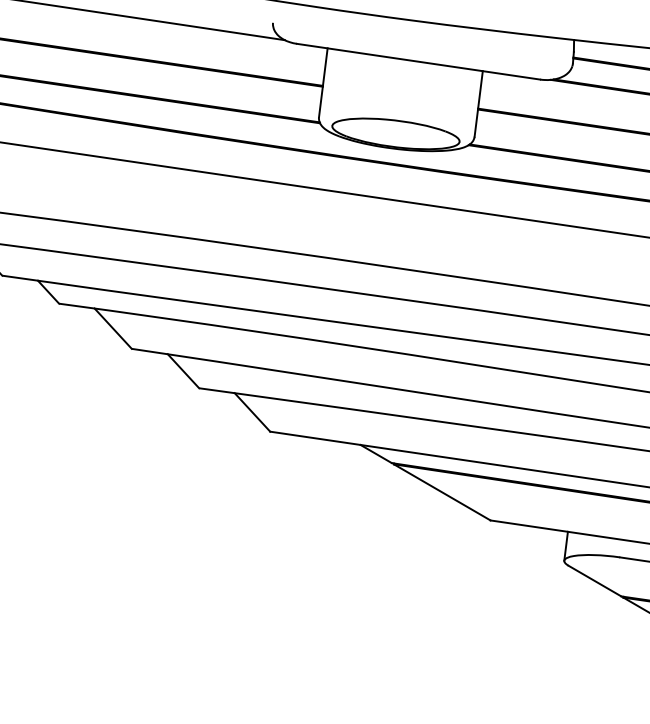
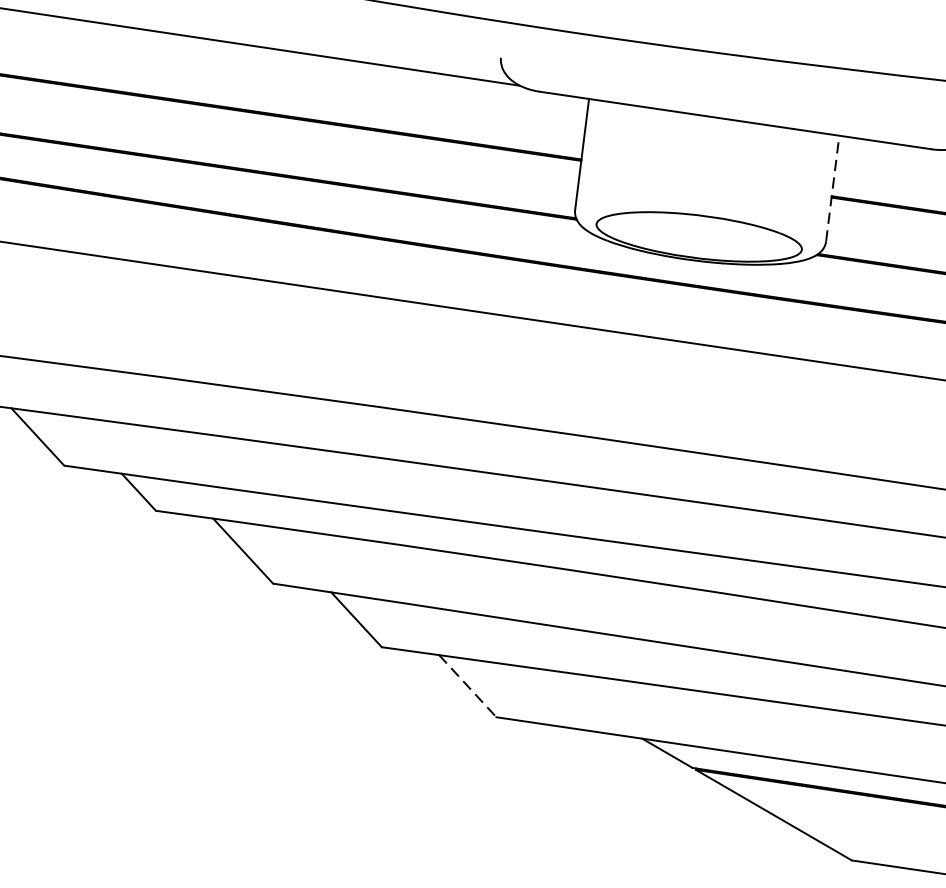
line: (478, 103) -> (832, 187), solid -> dashed
line: (252, 412) -> (467, 686), solid -> dashed

